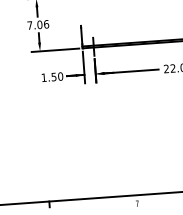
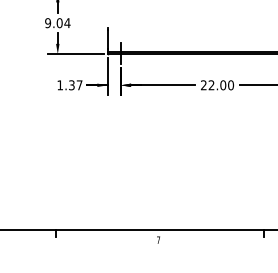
text: (38, 25) -> (57, 23), 7.06 -> 9.04
text: (57, 76) -> (75, 85), 1.50 -> 1.37

